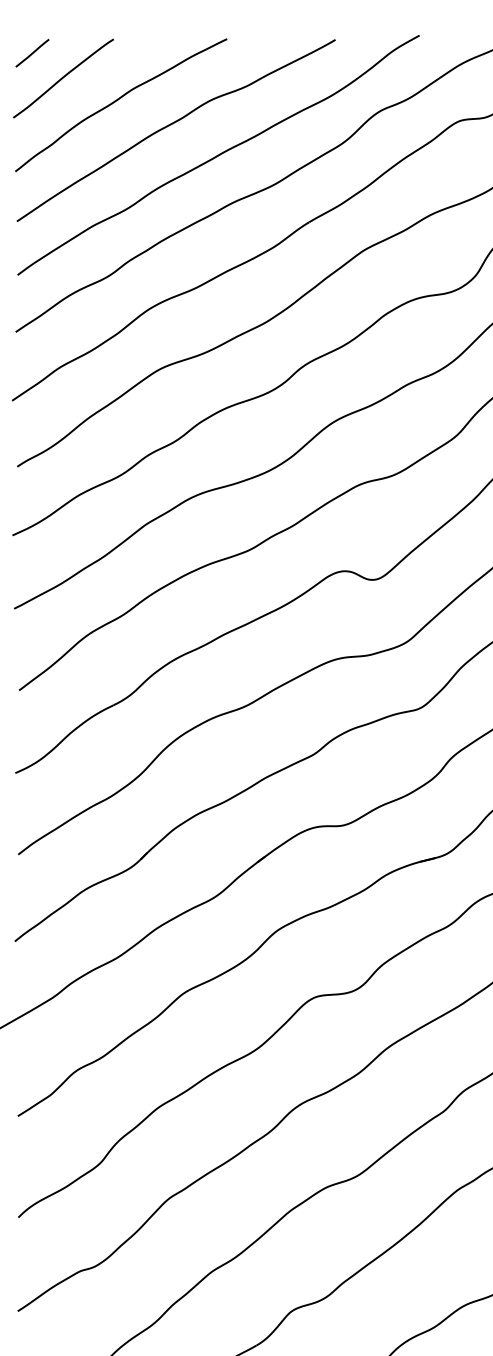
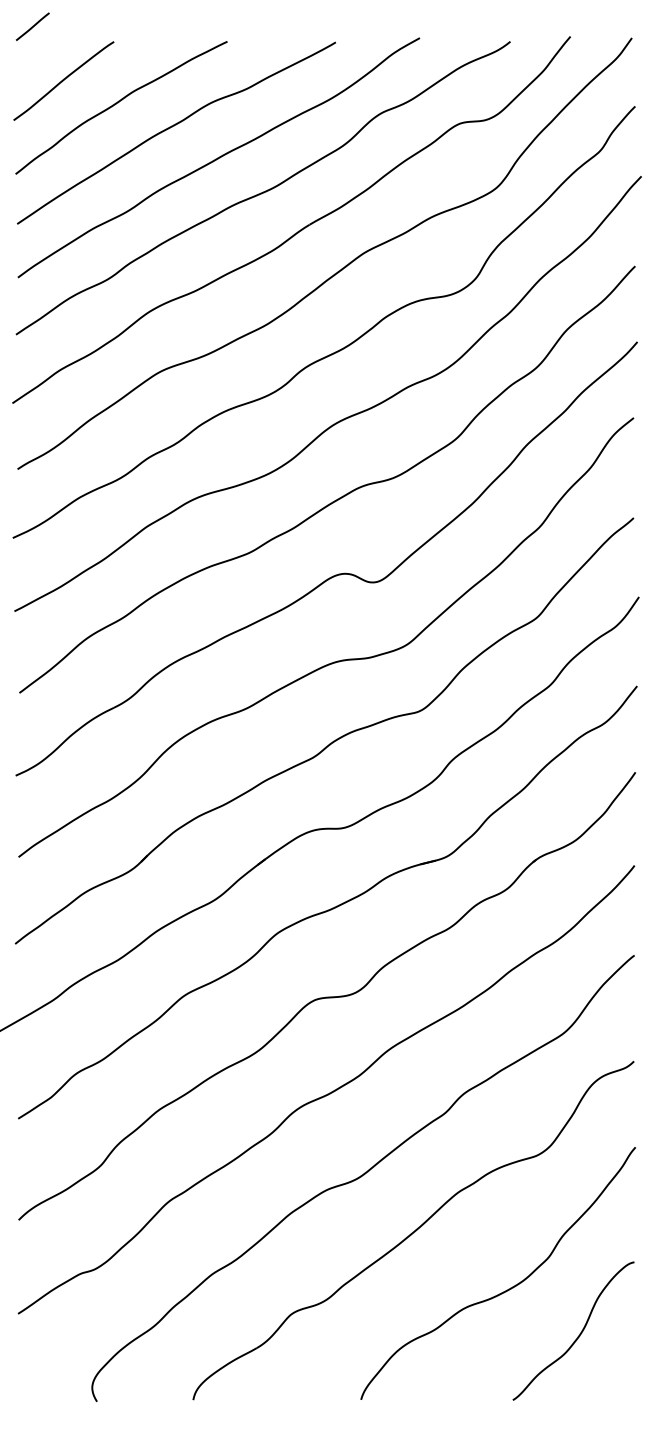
line: (32, 52) -> (32, 26), moved

